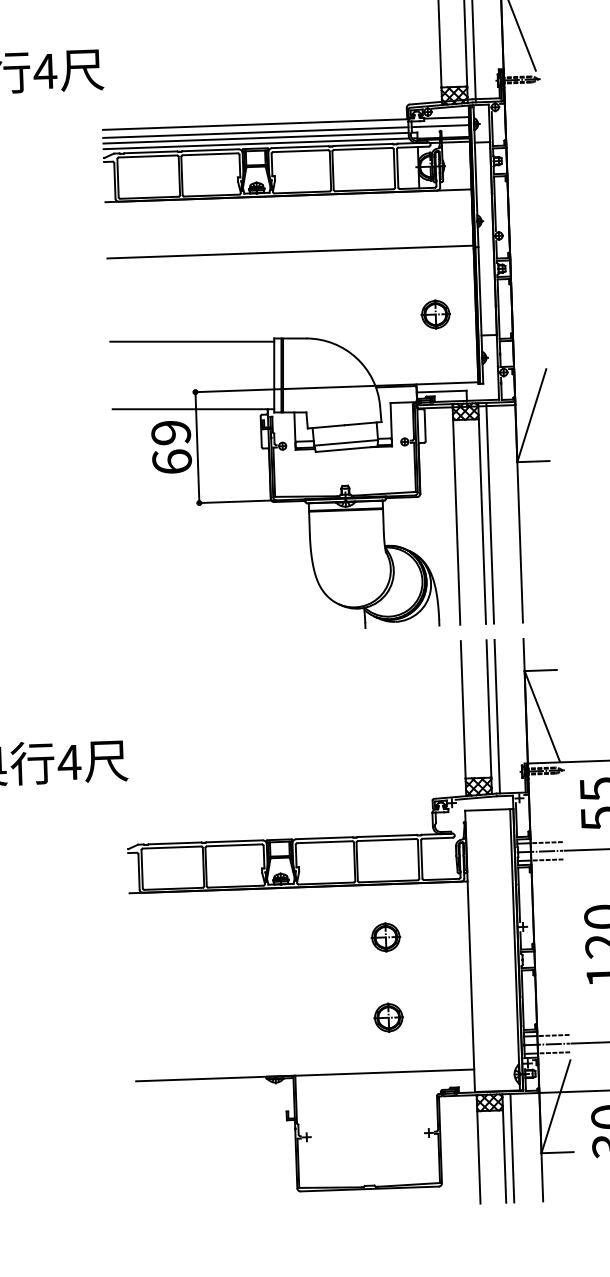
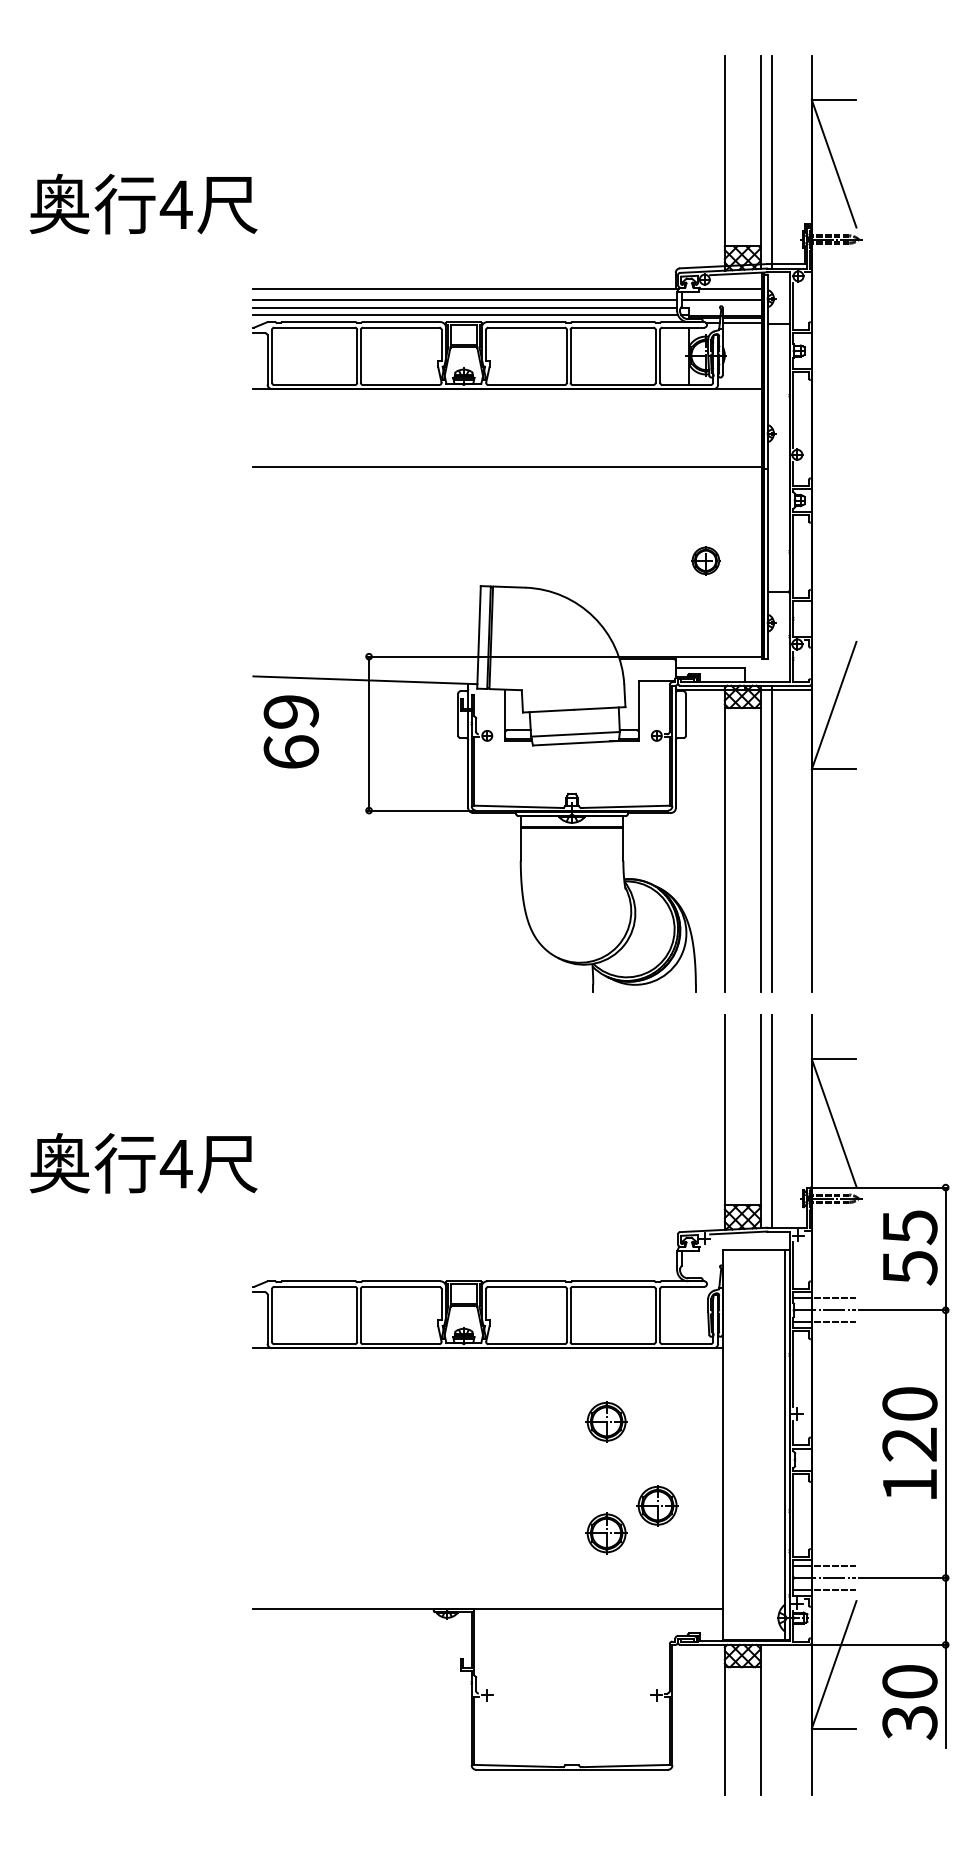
part: (435, 314) -> (705, 560), size x0.7
line: (191, 341) -> (366, 586), removed
text: (171, 446) -> (290, 731), moved
part: (424, 996) -> (657, 1505), added
line: (512, 1147) -> (771, 1719), removed

